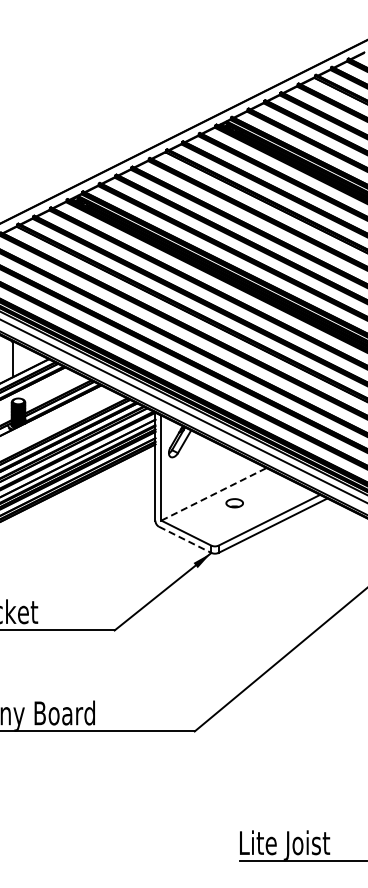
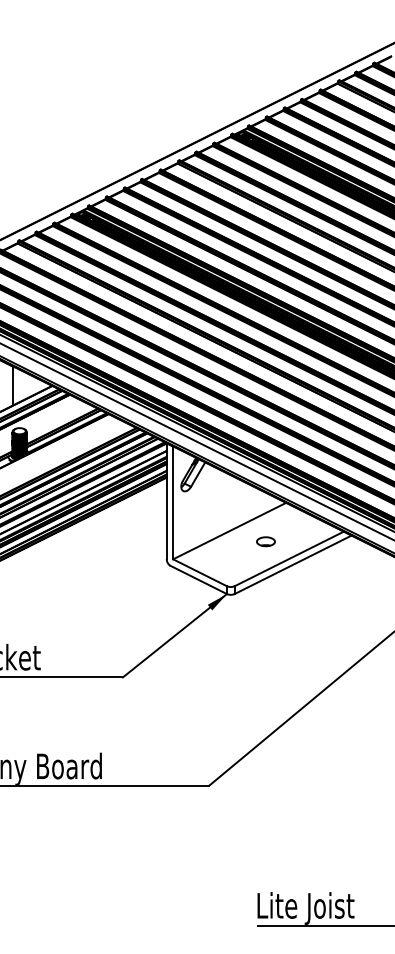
line: (213, 494) -> (229, 531), dashed -> solid
part: (234, 503) -> (265, 542), moved
line: (185, 540) -> (199, 580), dashed -> solid

